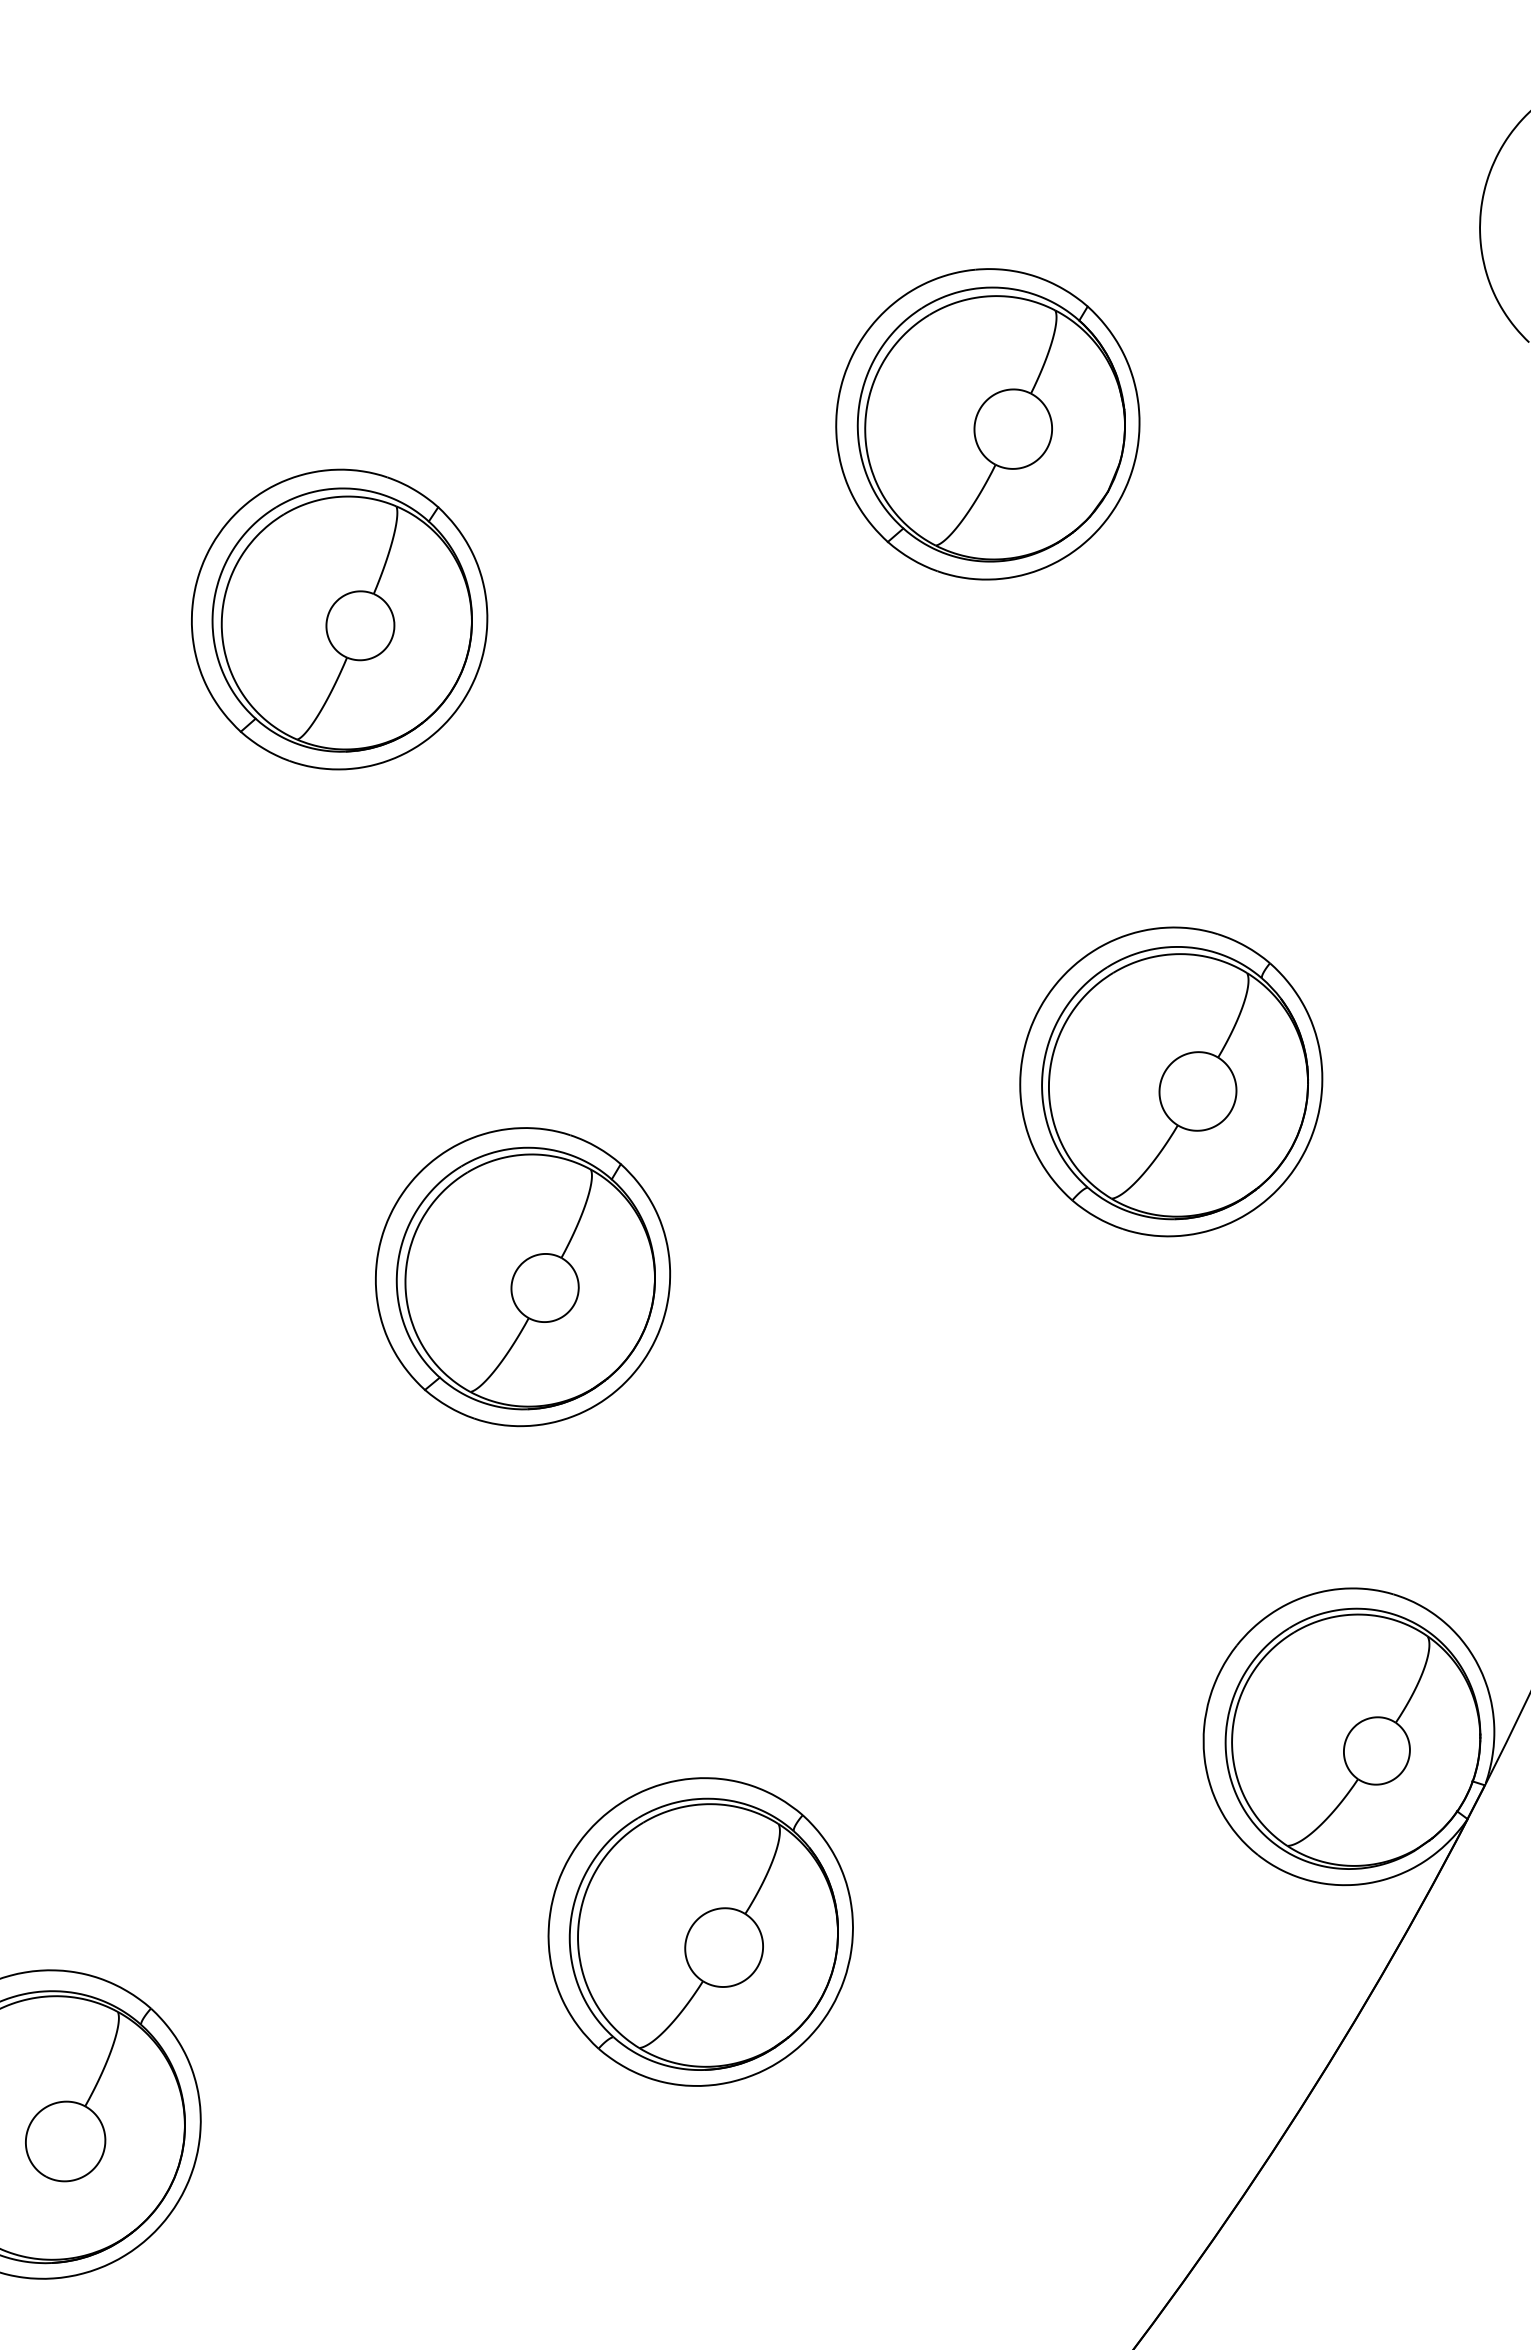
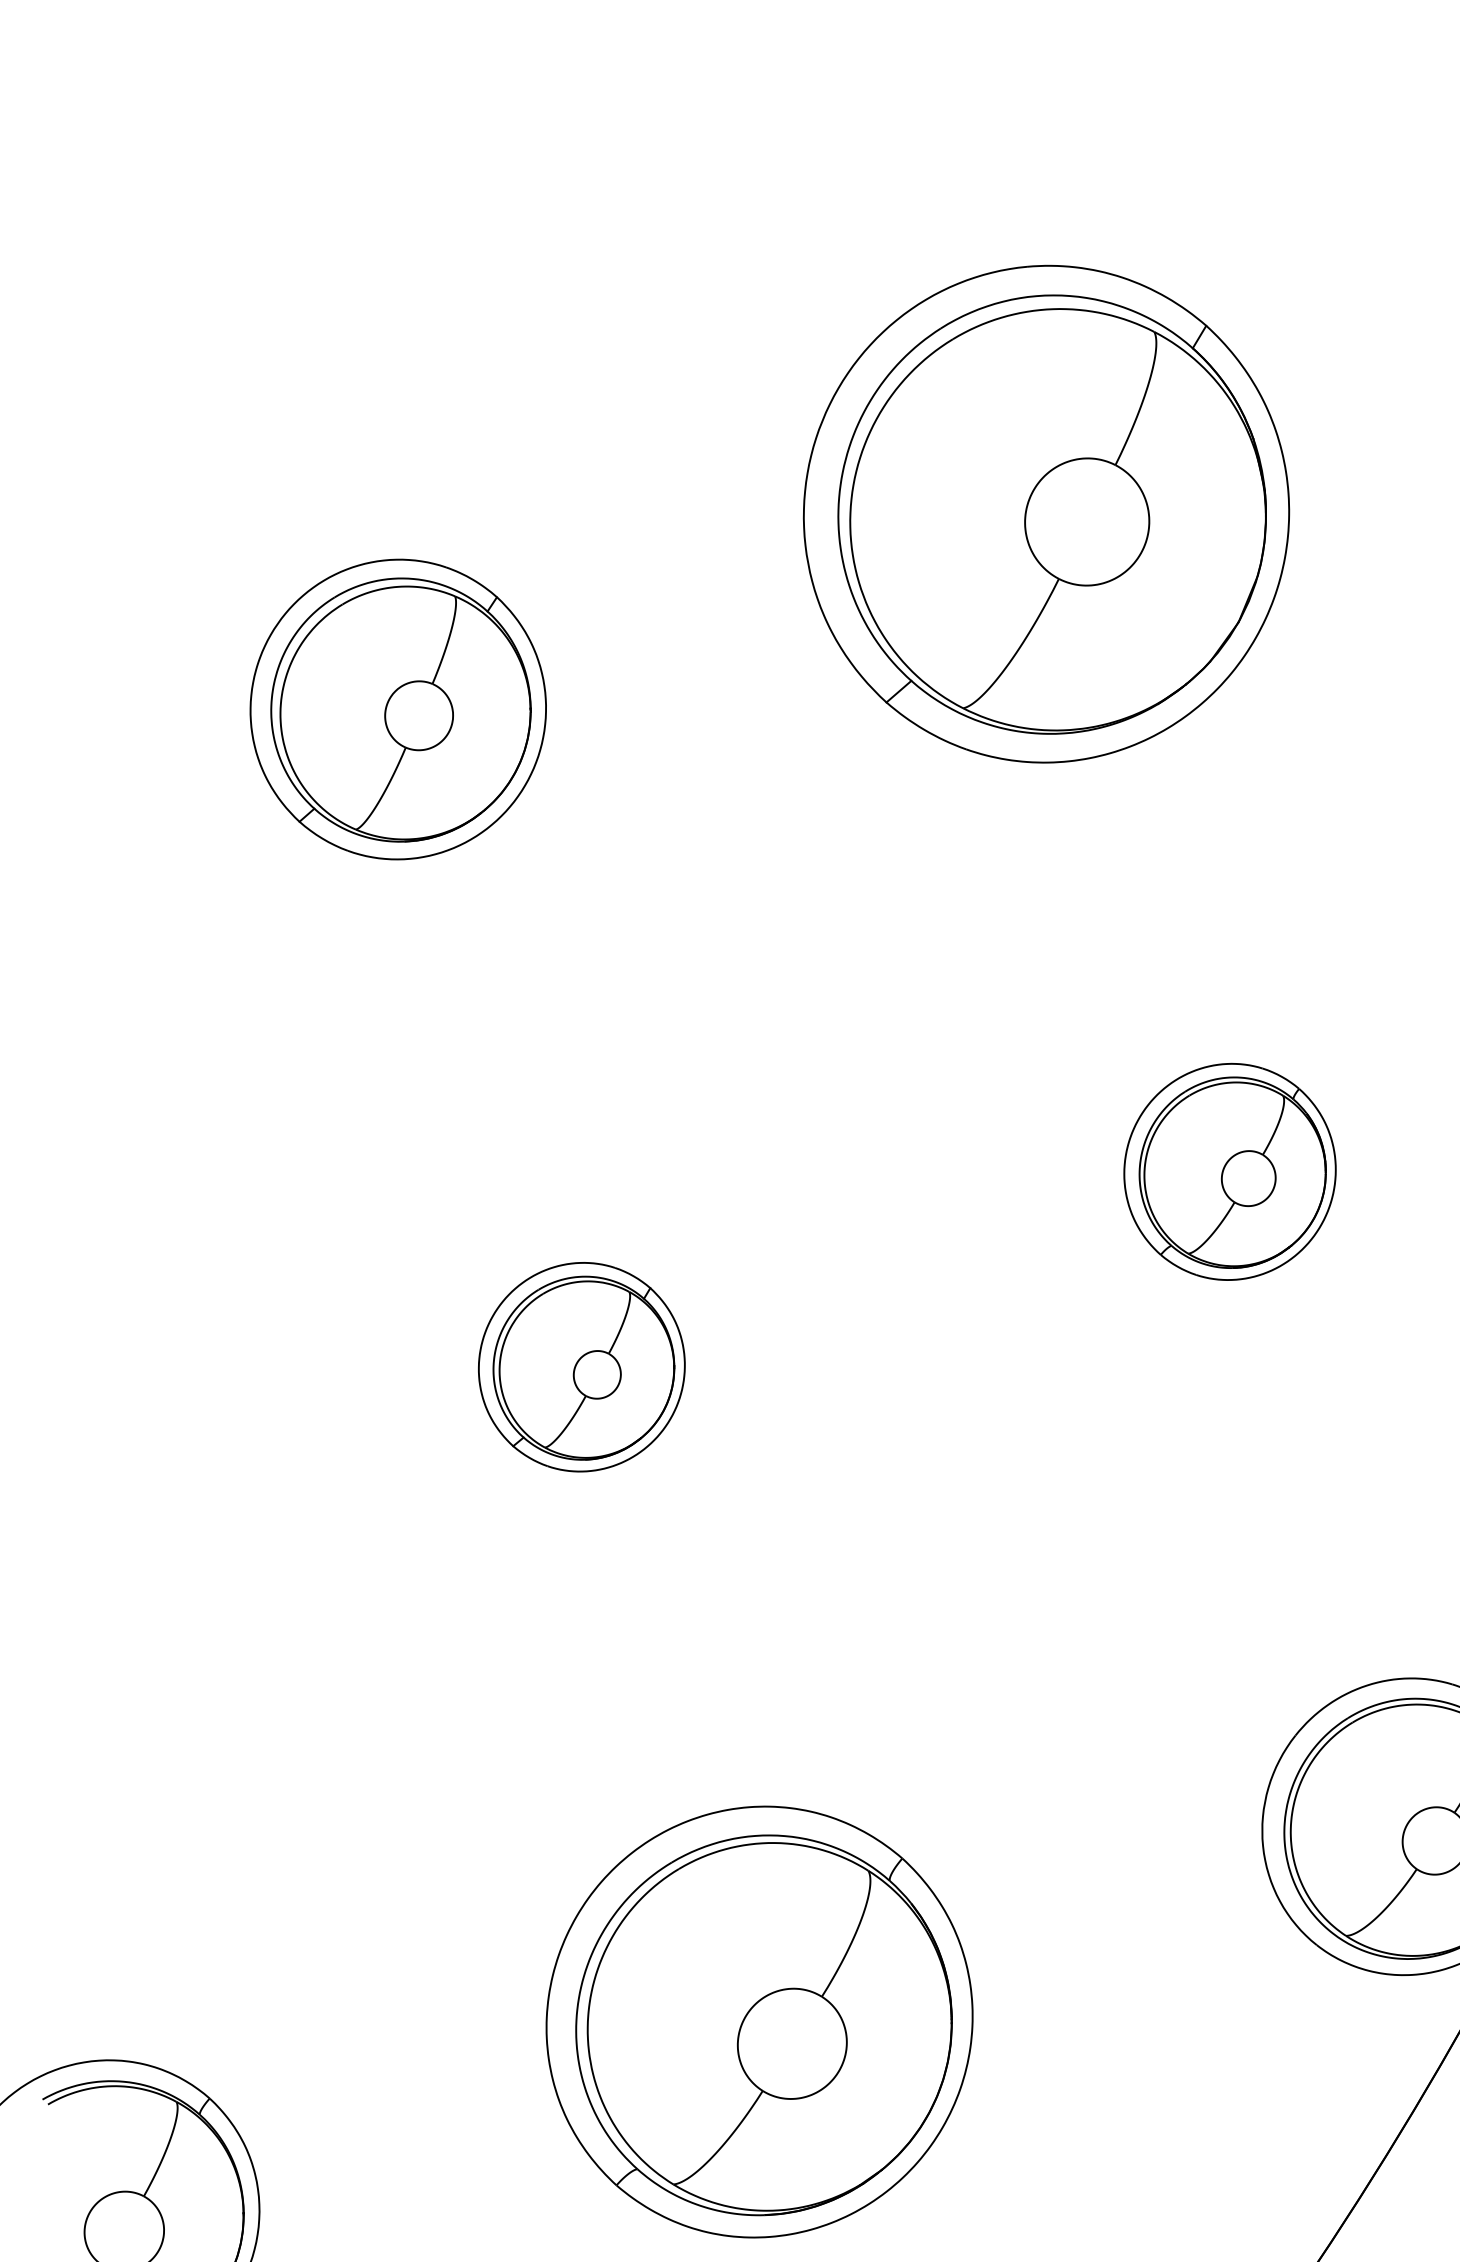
part: (987, 424) -> (1046, 514), size x1.6
part: (1171, 1081) -> (1230, 1171), size x0.7
part: (523, 1277) -> (582, 1367), size x0.7
part: (700, 1931) -> (759, 2021), size x1.4

